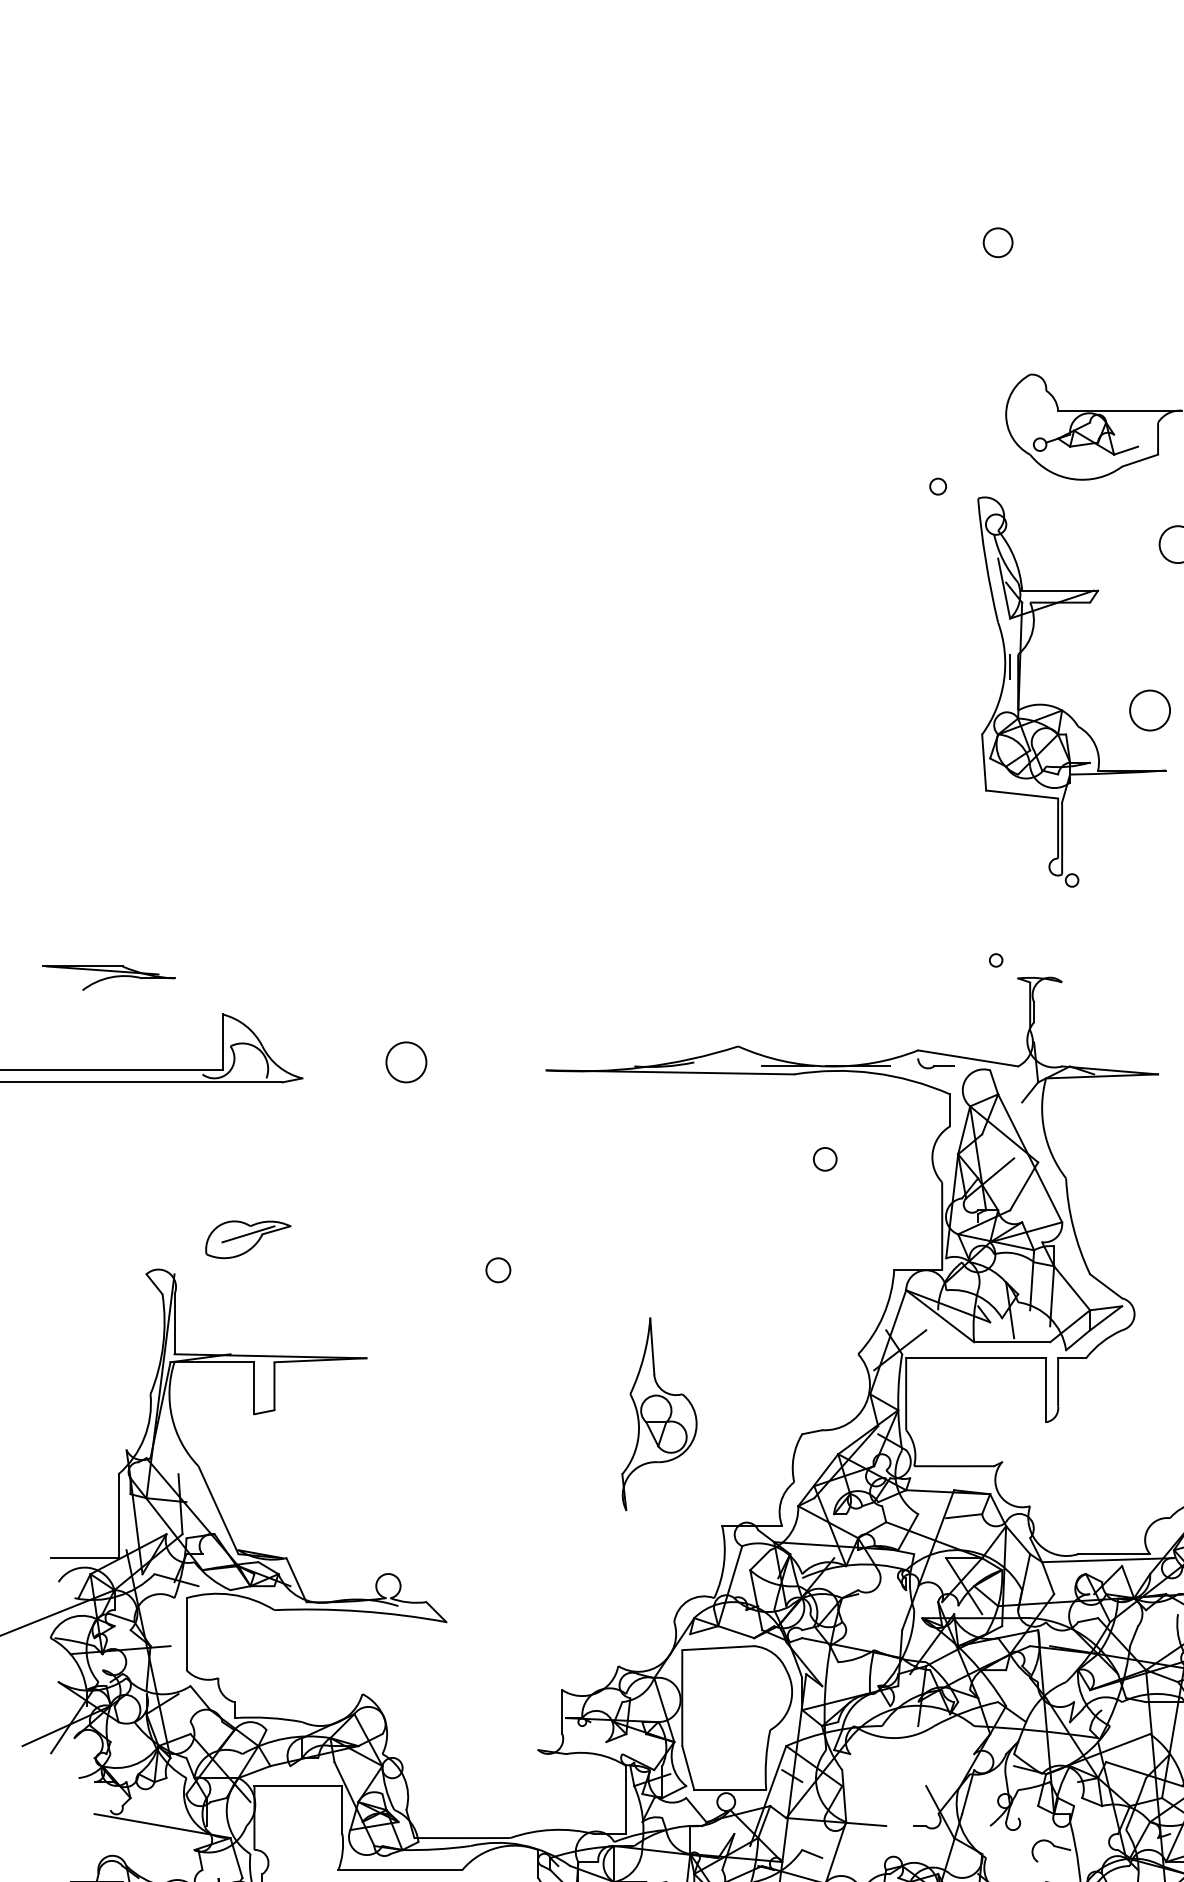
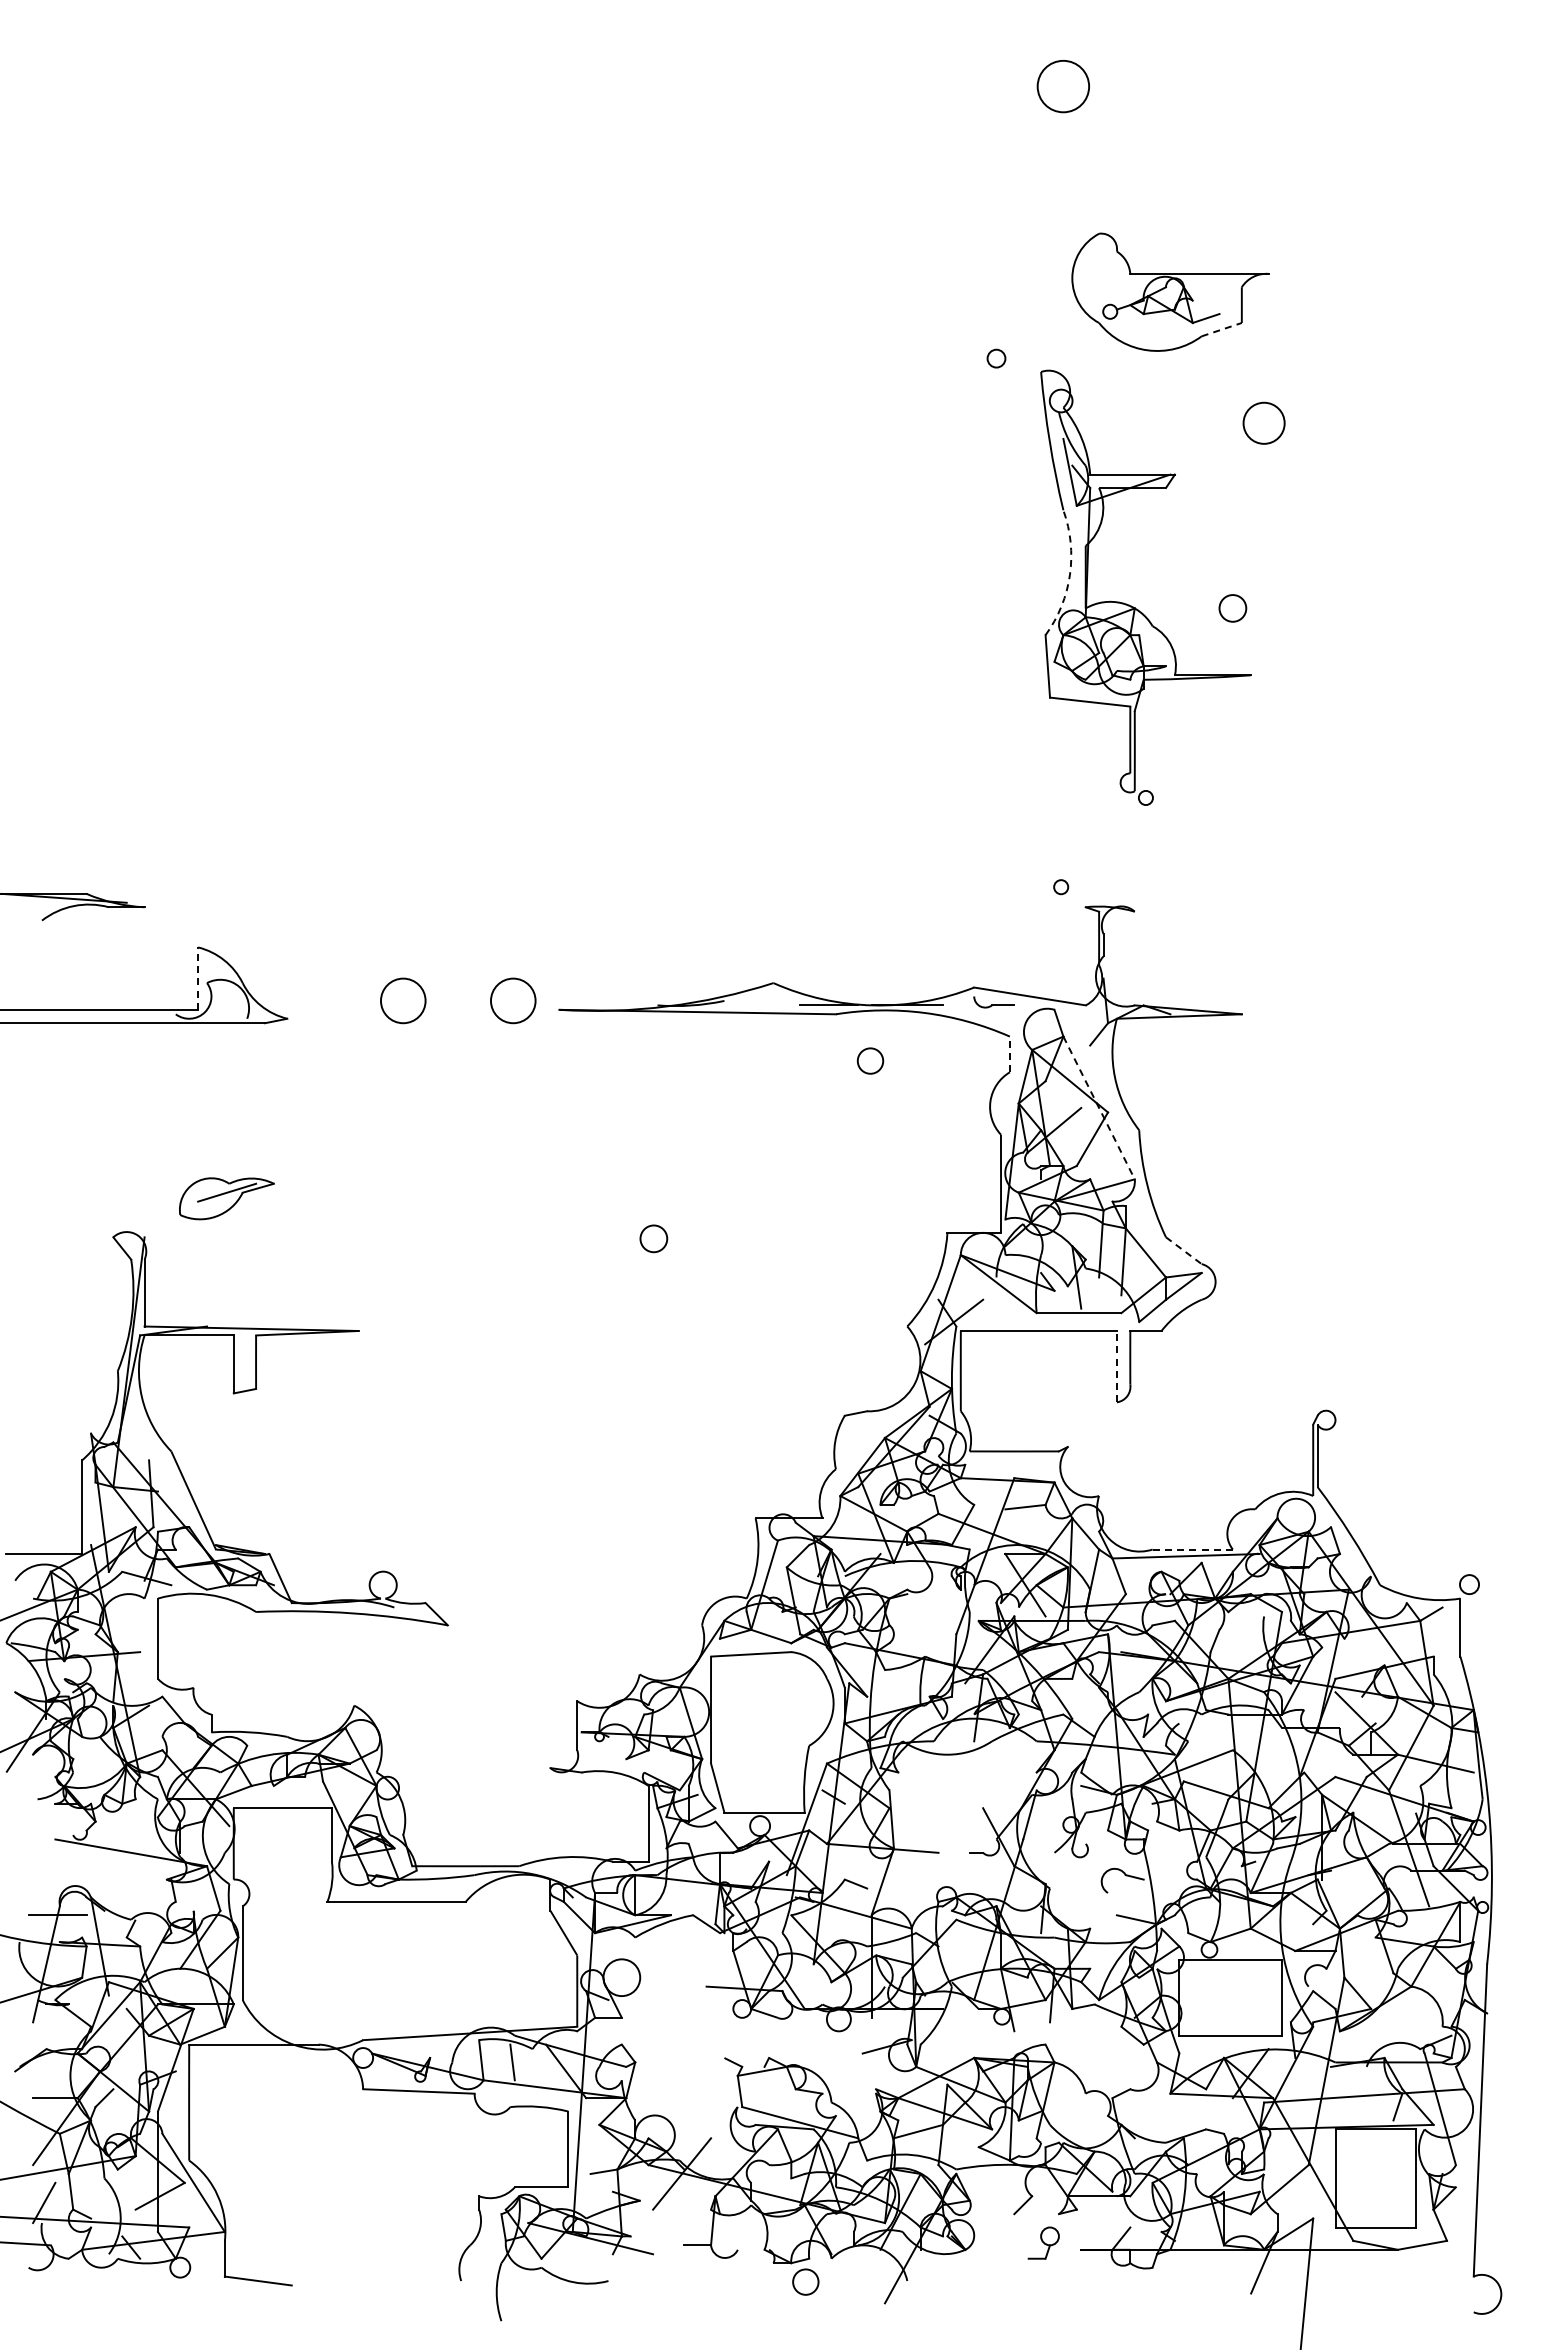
circle: (998, 242) -> (1063, 86), size x1.6
line: (1140, 460) -> (1222, 329), solid -> dashed
line: (1009, 665) -> (1076, 558), removed
arc: (1003, 680) -> (1069, 574), solid -> dashed
circle: (1149, 710) -> (1232, 608), size x0.6
line: (222, 1042) -> (198, 978), solid -> dashed
circle: (505, 1062) -> (513, 1000), added
line: (949, 1110) -> (1009, 1054), solid -> dashed
line: (1030, 1157) -> (1099, 1107), solid -> dashed
circle: (825, 1158) -> (870, 1060), moved
circle: (498, 1269) -> (653, 1238), moved
line: (1106, 1287) -> (1184, 1251), solid -> dashed
line: (1045, 1390) -> (1116, 1366), solid -> dashed
part: (659, 1414) -> (685, 1393), removed
line: (1114, 1554) -> (1193, 1549), solid -> dashed

